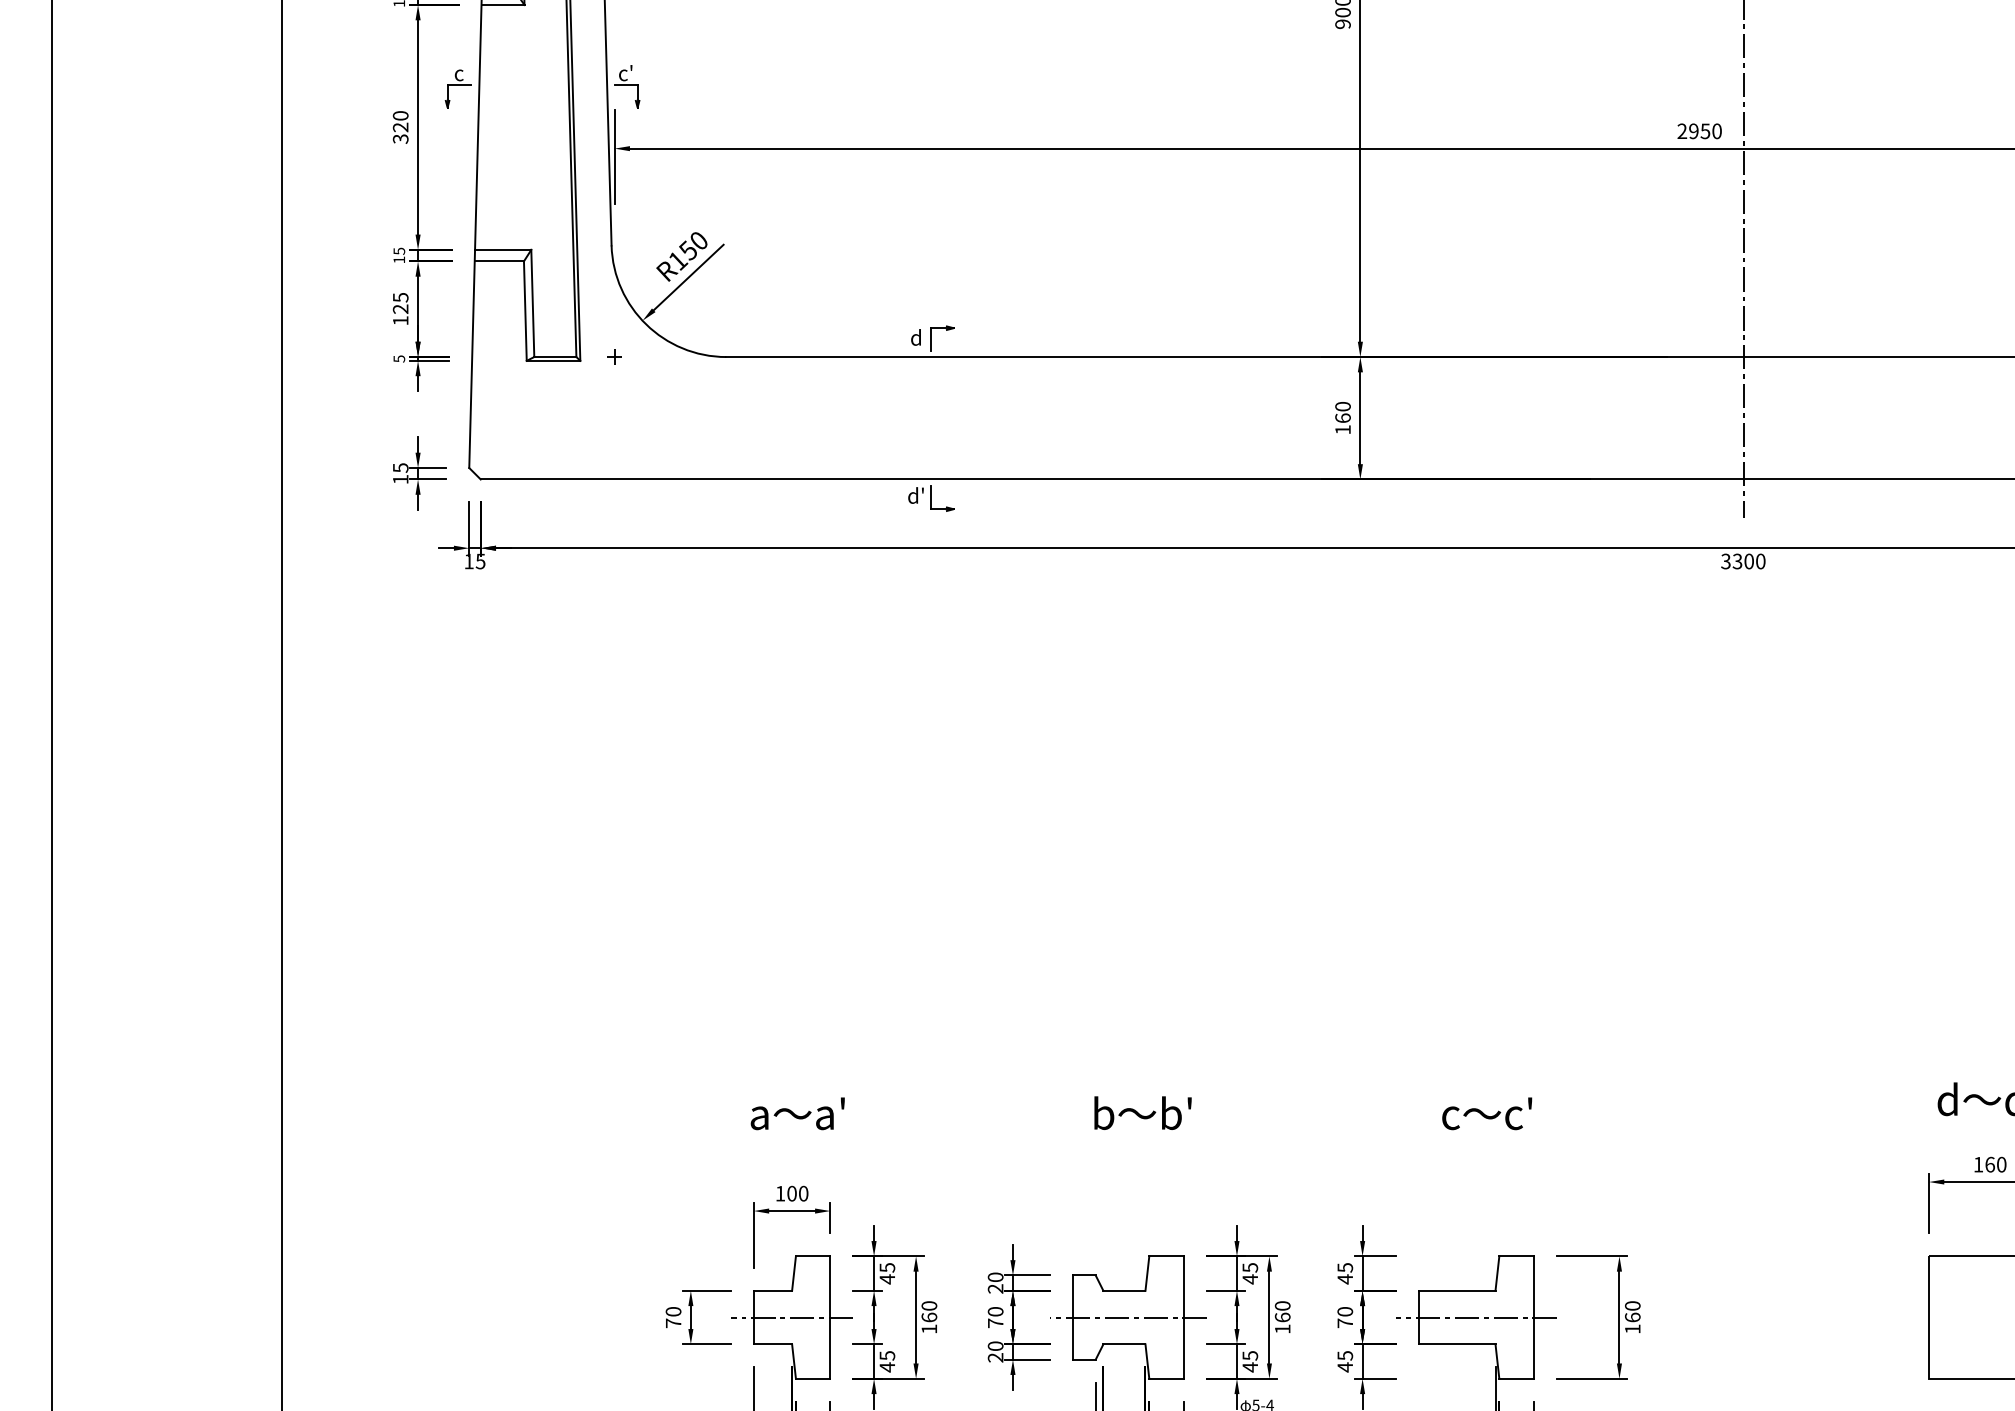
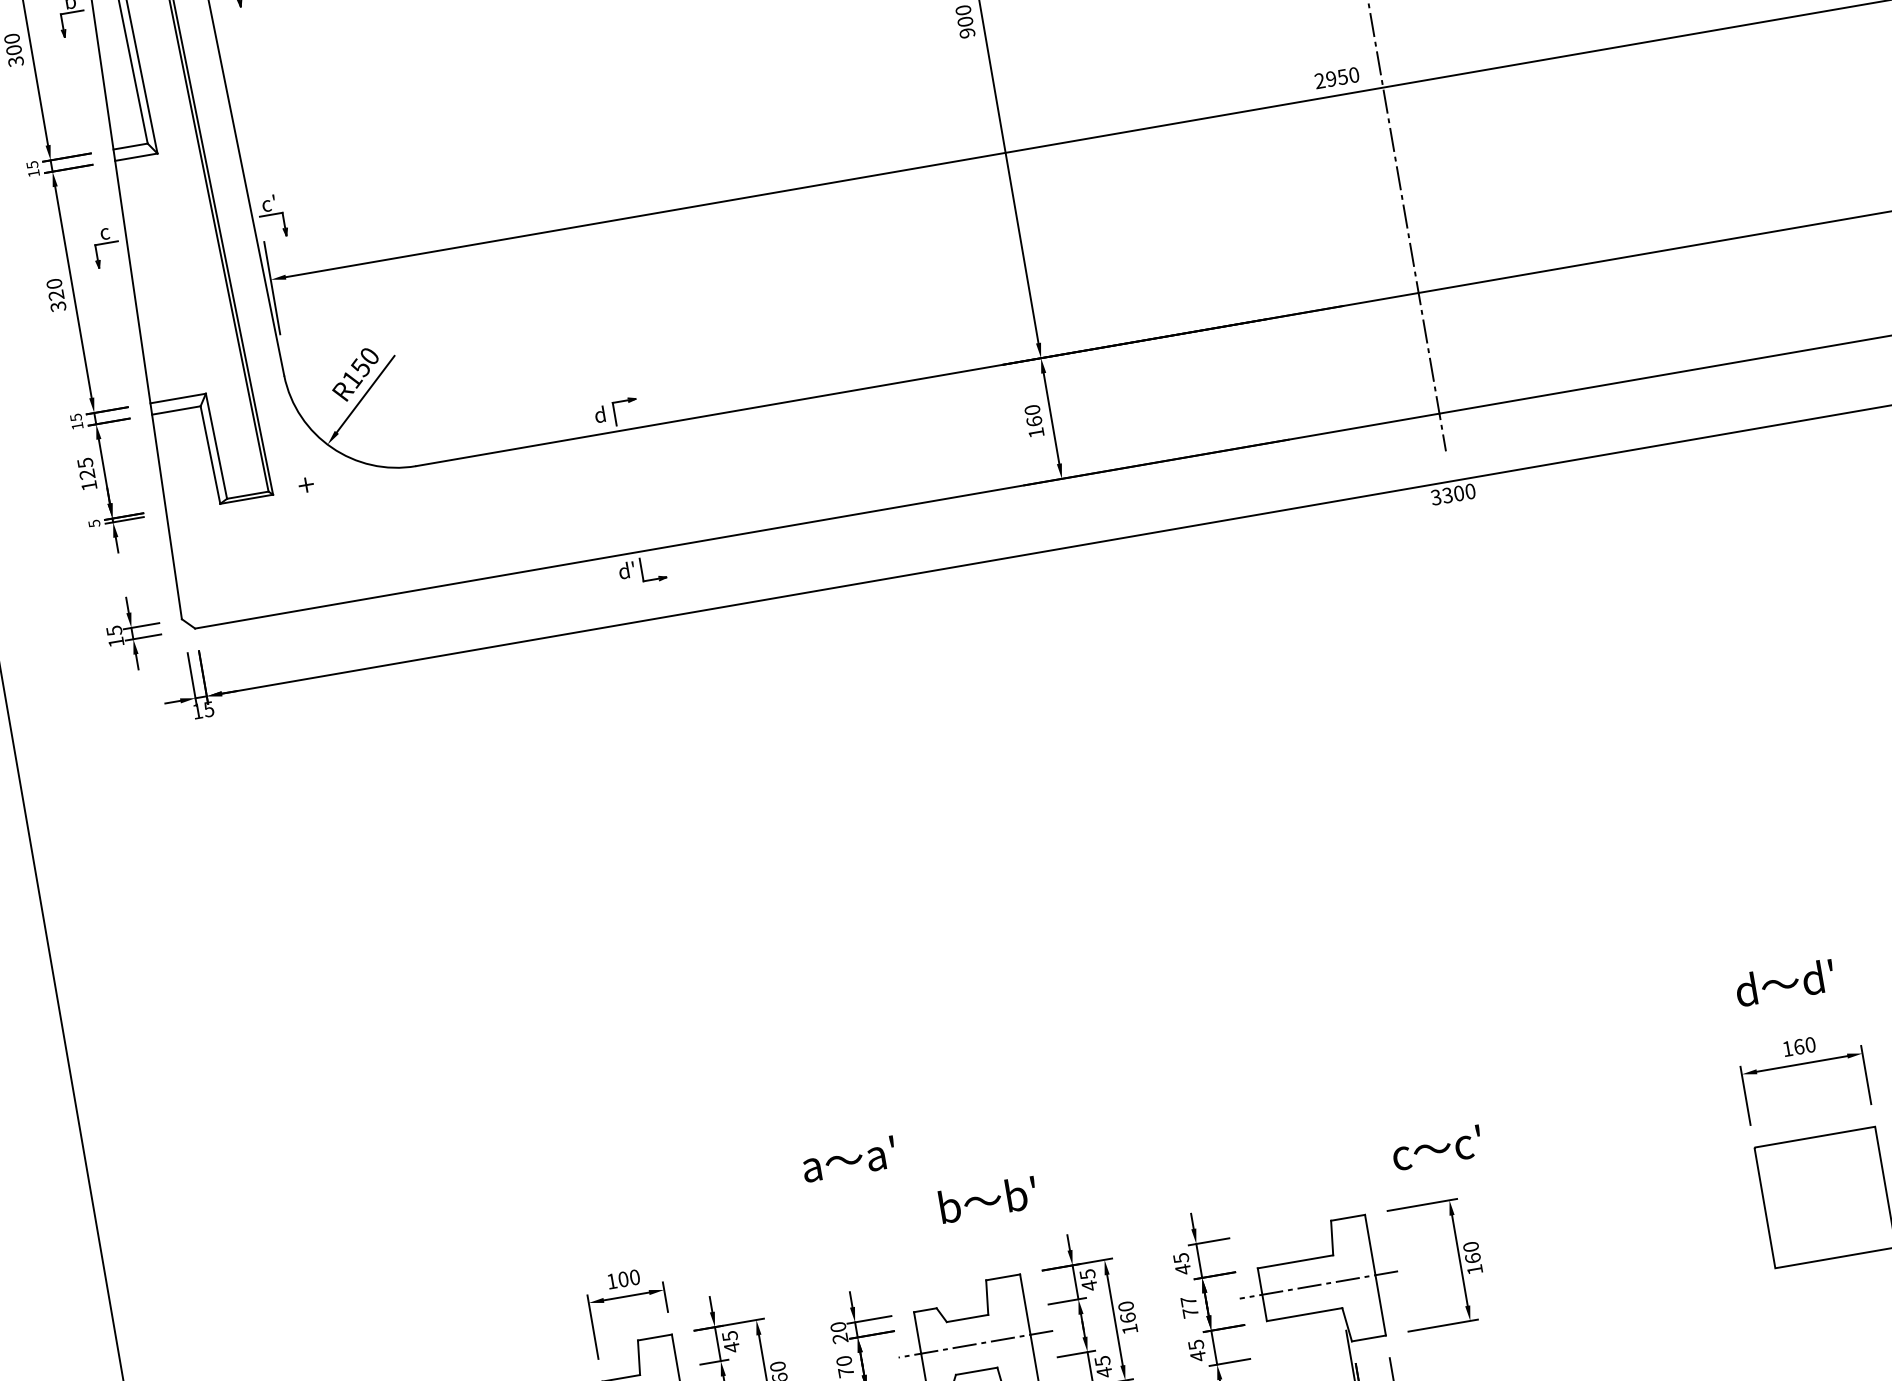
text: (1142, 1112) -> (987, 1199), moved
text: (797, 1113) -> (848, 1159), moved
text: (1487, 1113) -> (1437, 1147), moved
text: (1345, 1311) -> (1188, 1301), 70 -> 77

